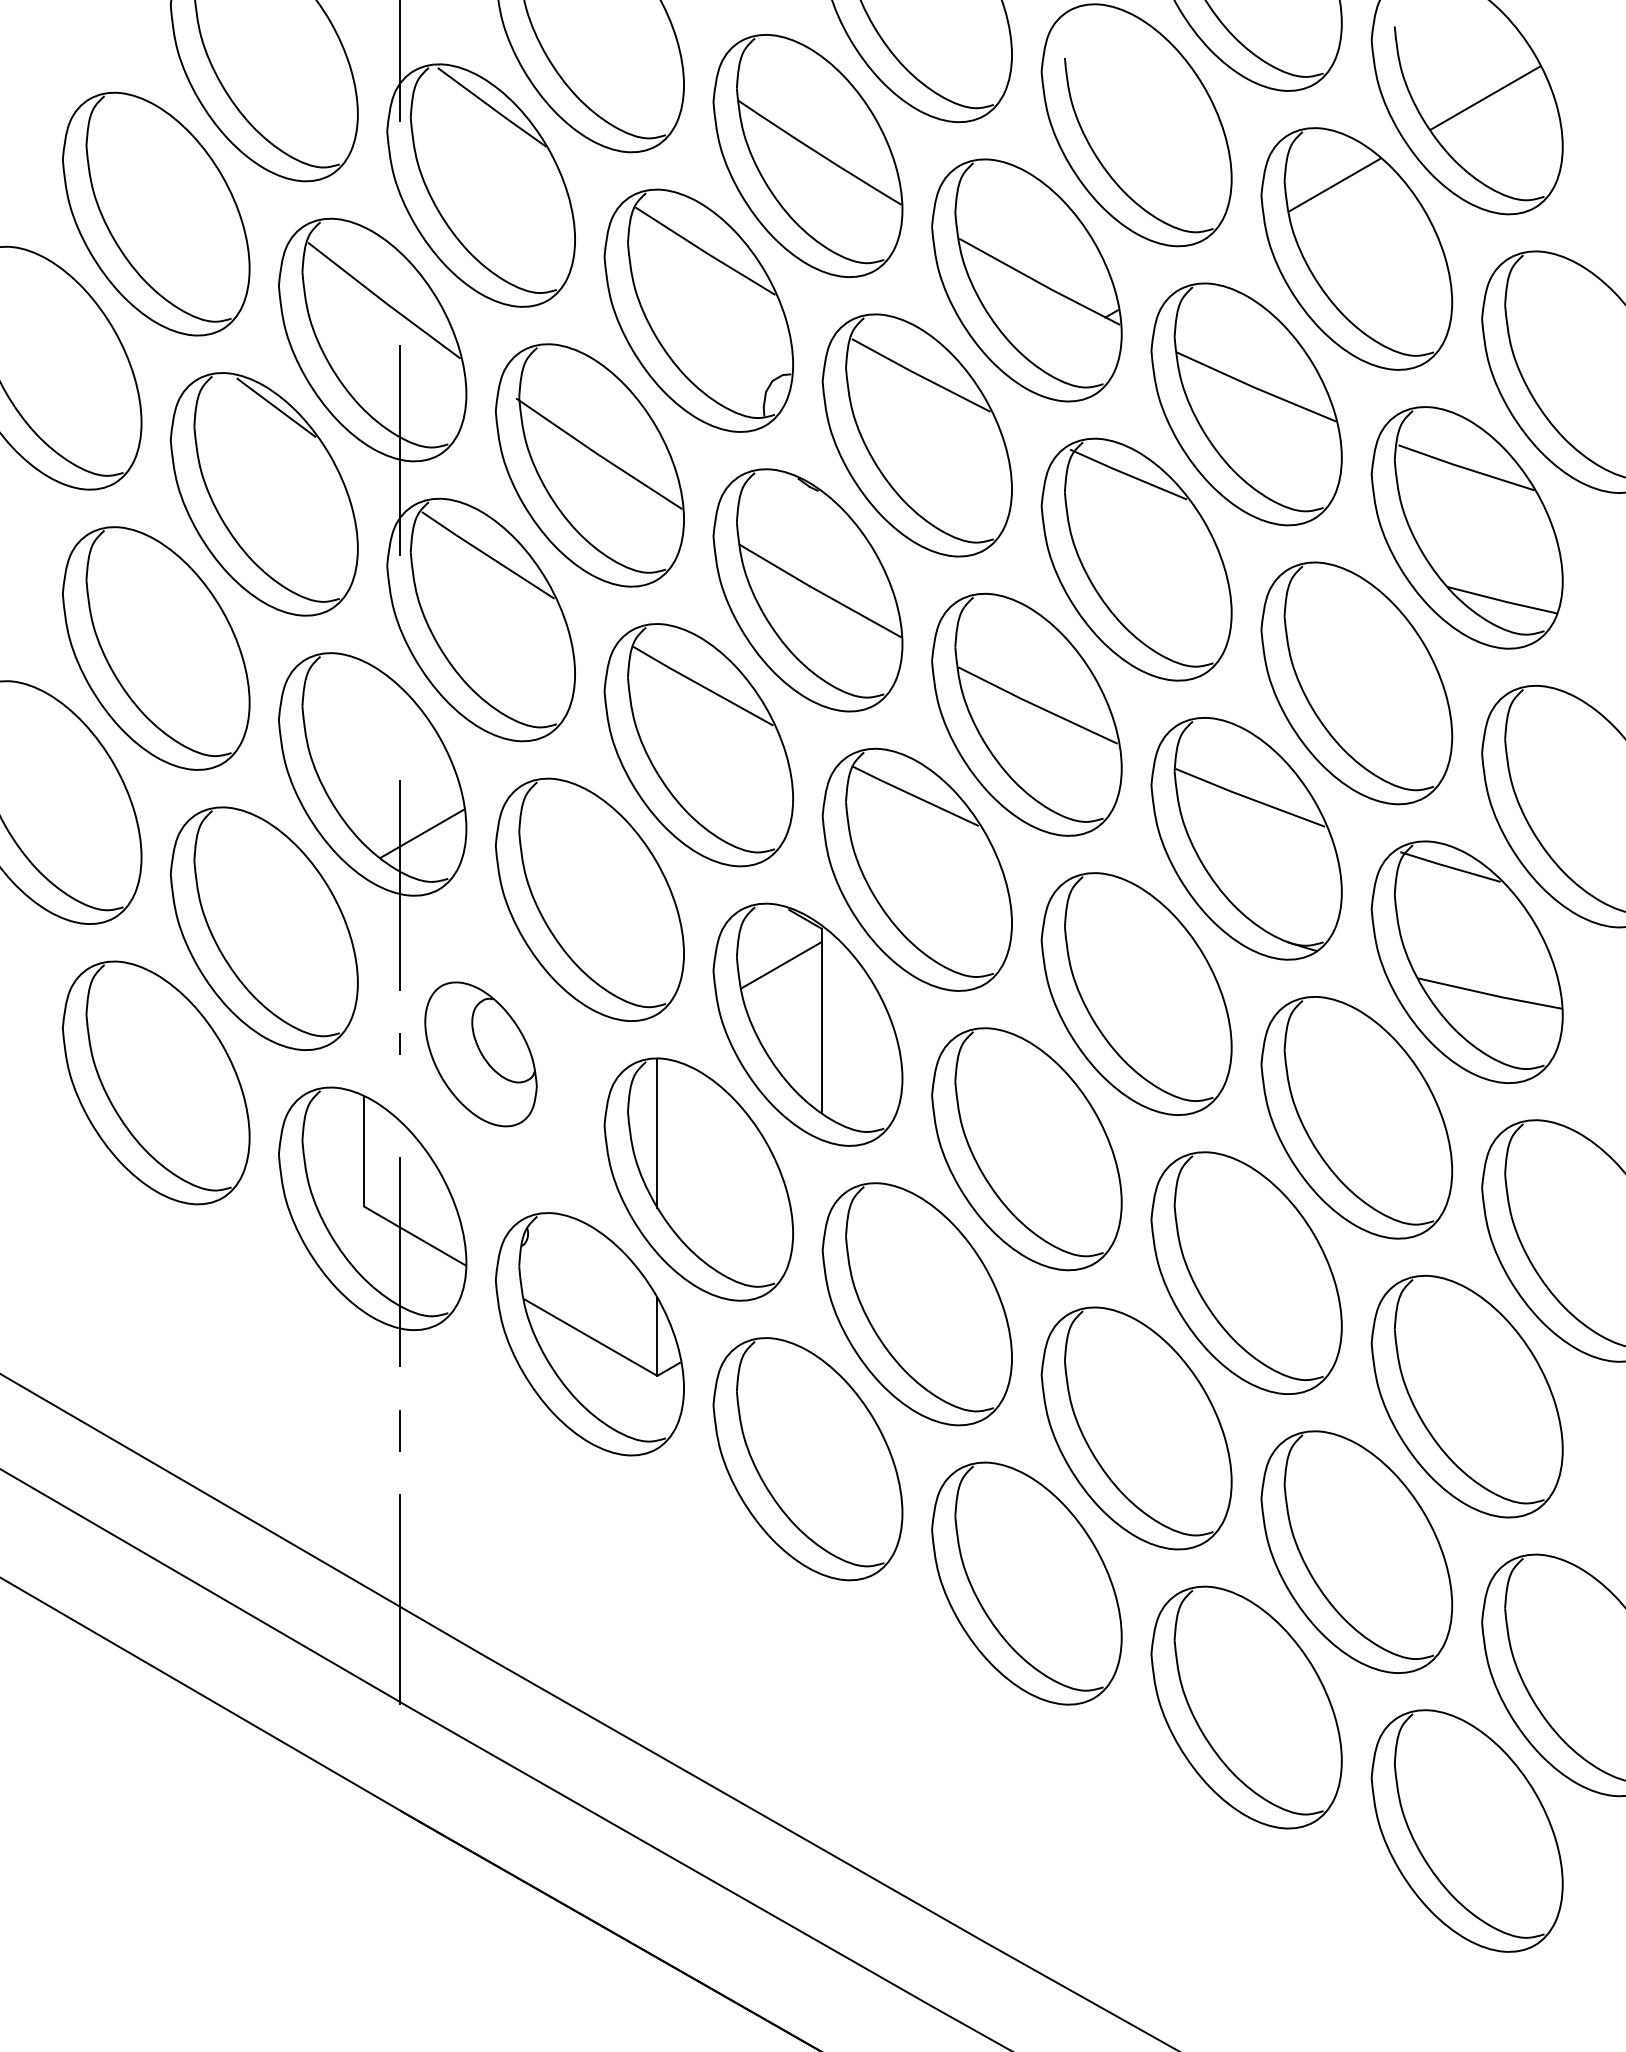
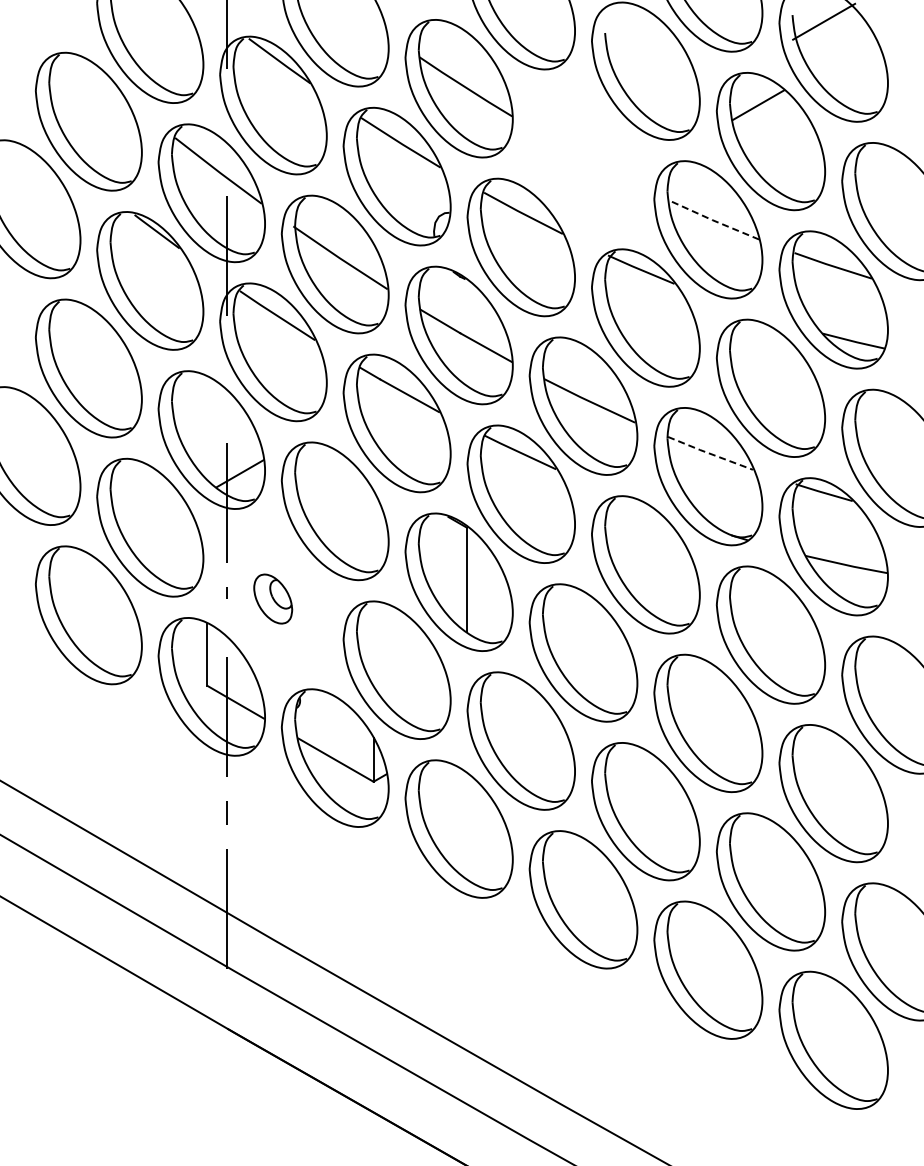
line: (1486, 97) -> (824, 21), moved
part: (1026, 280) -> (583, 159), removed
line: (1255, 387) -> (713, 220), solid -> dashed
line: (1250, 798) -> (710, 453), solid -> dashed
line: (780, 965) -> (443, 548), removed
part: (479, 1053) -> (272, 598), size x0.6
line: (657, 1134) -> (373, 644), removed

